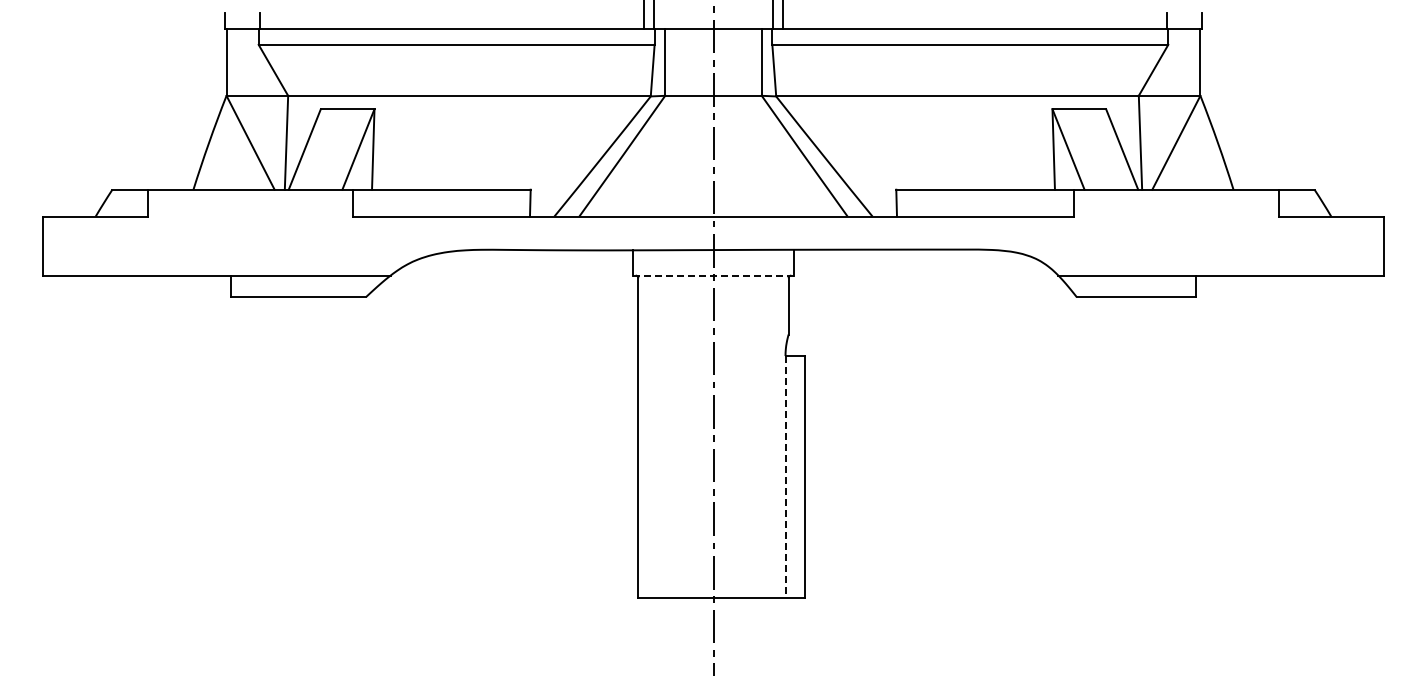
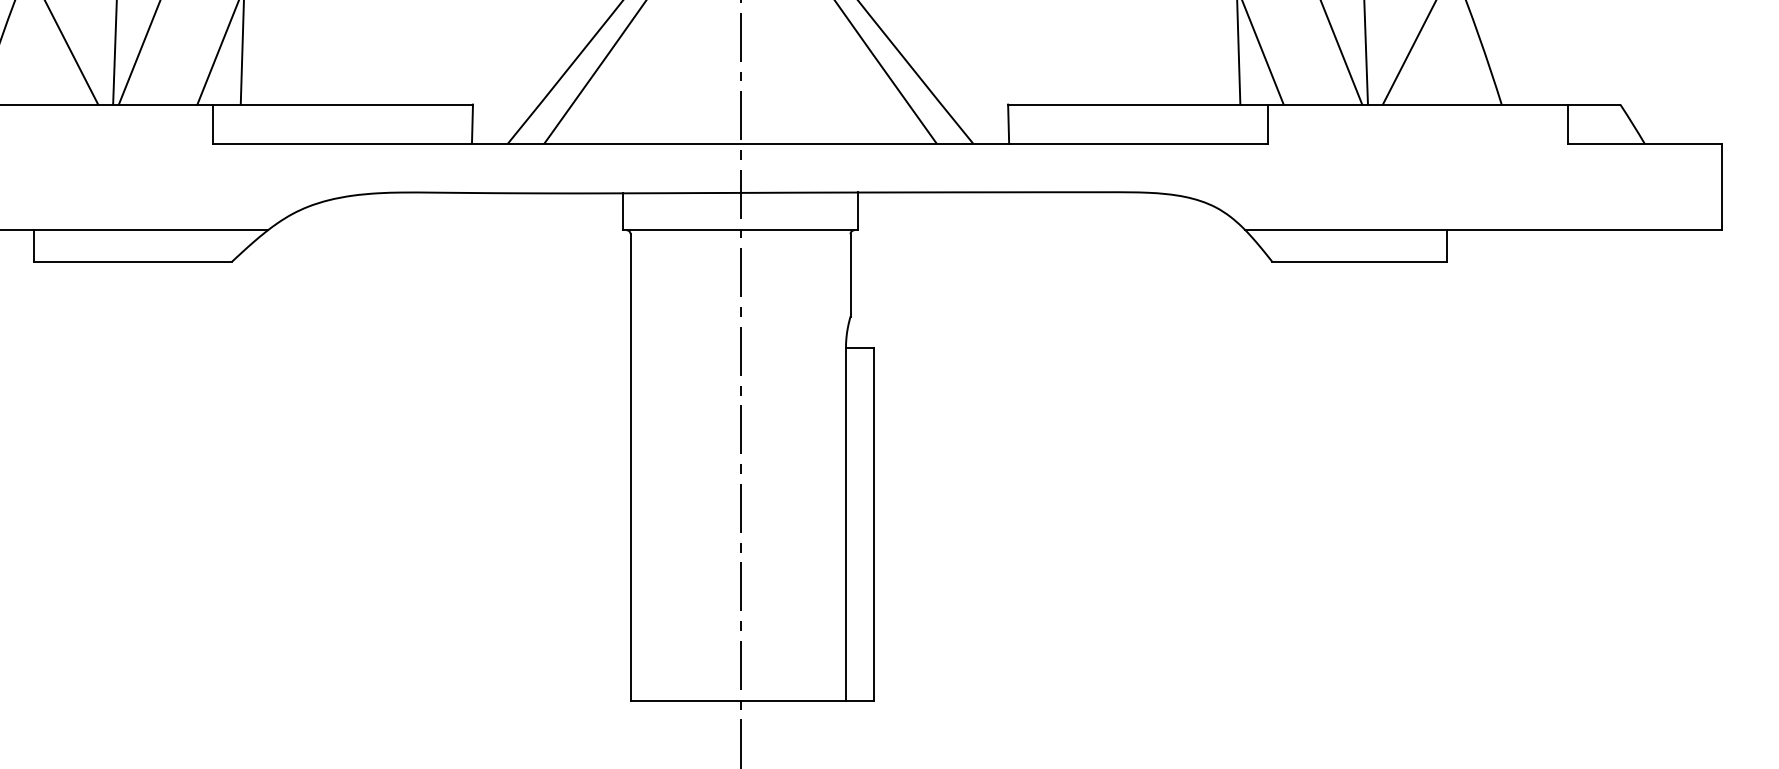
line: (713, 275) -> (740, 230), dashed -> solid
line: (785, 476) -> (845, 524), dashed -> solid

